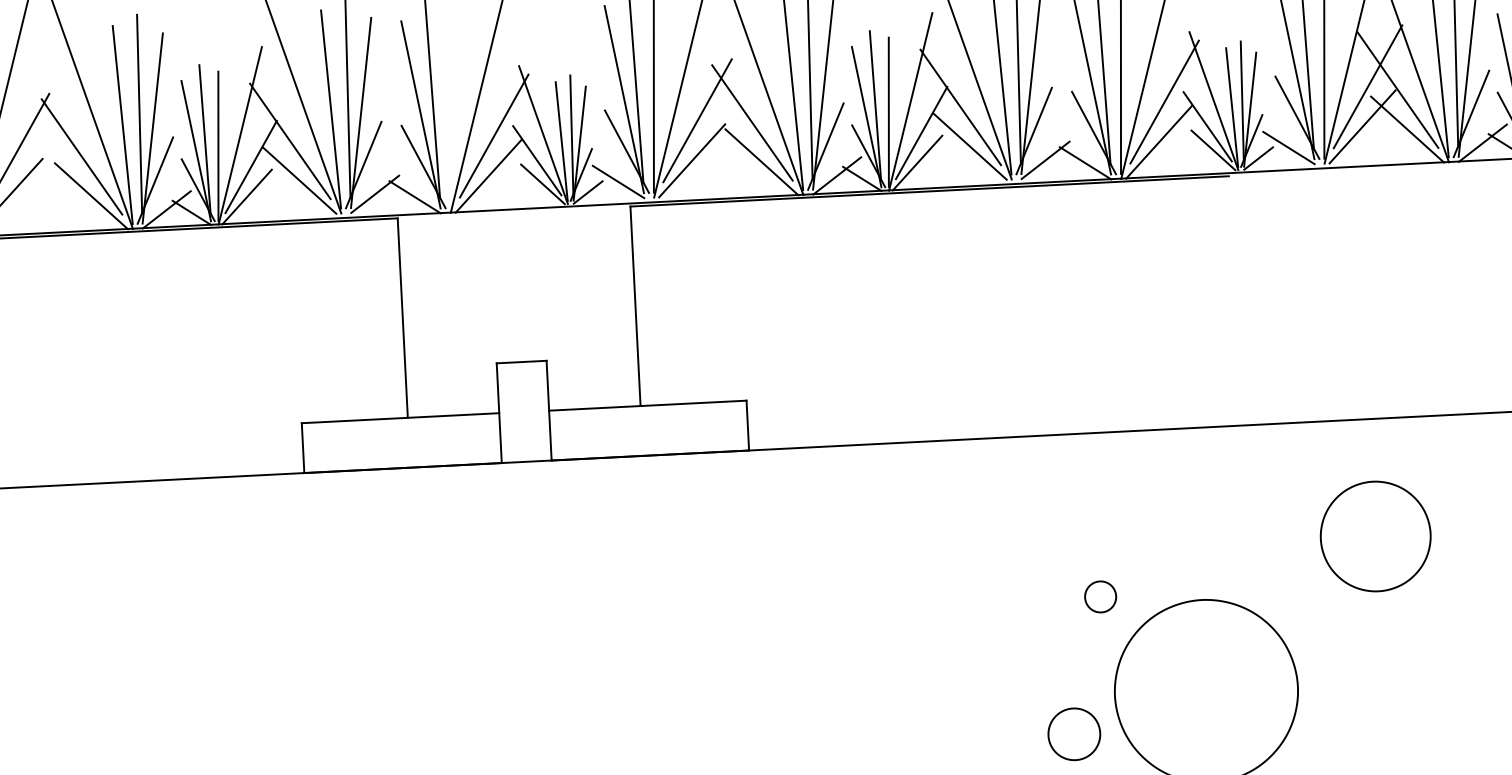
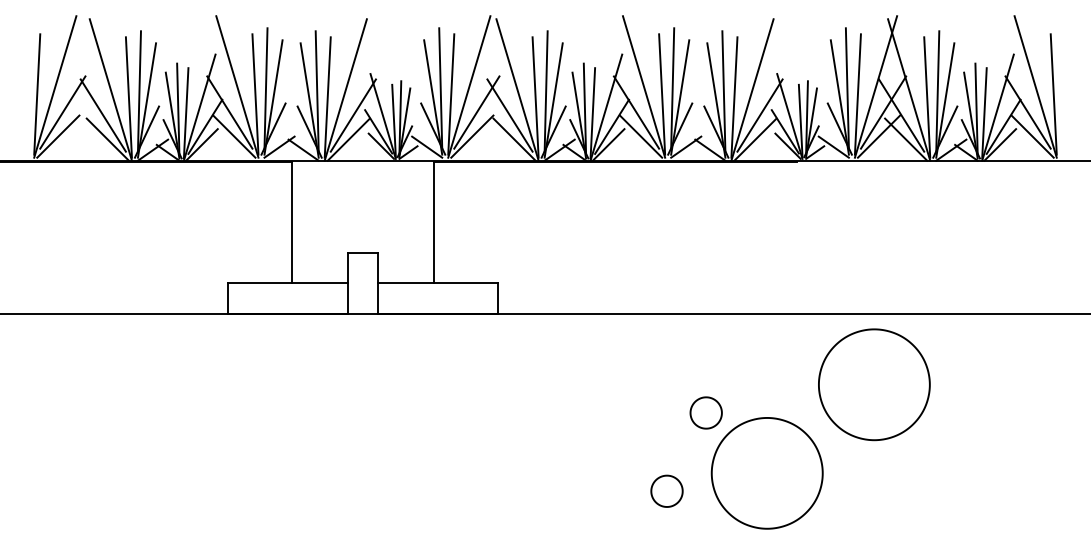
line: (450, 108) -> (327, 97), added
part: (1375, 535) -> (874, 384), size x1.67
part: (1099, 596) -> (705, 412), size x1.67
part: (1073, 733) -> (666, 490), moved

